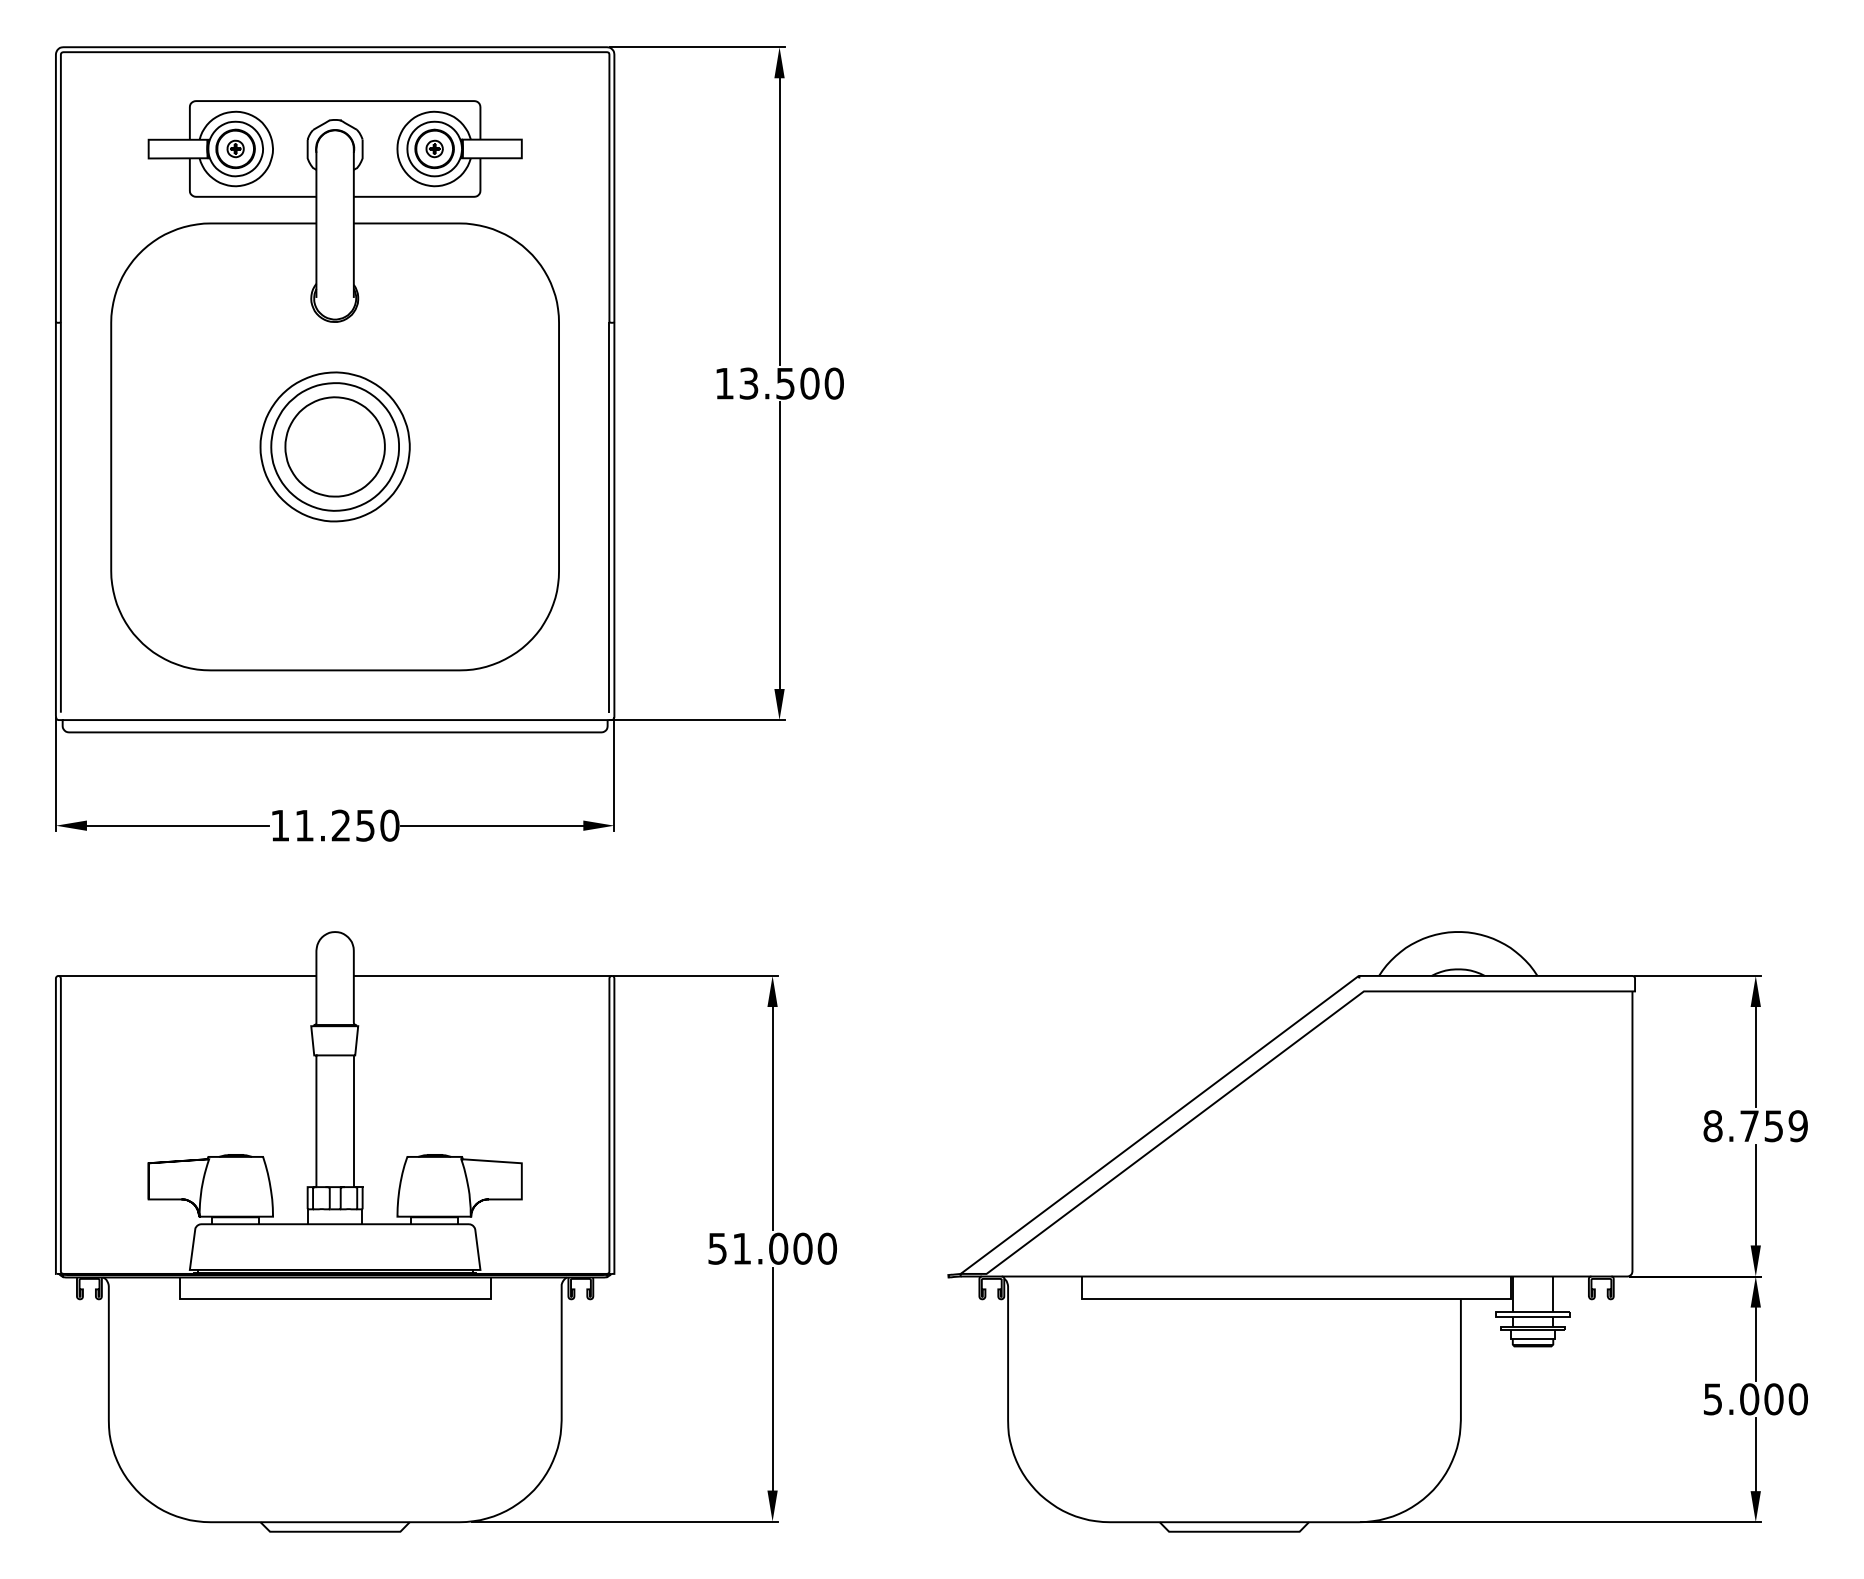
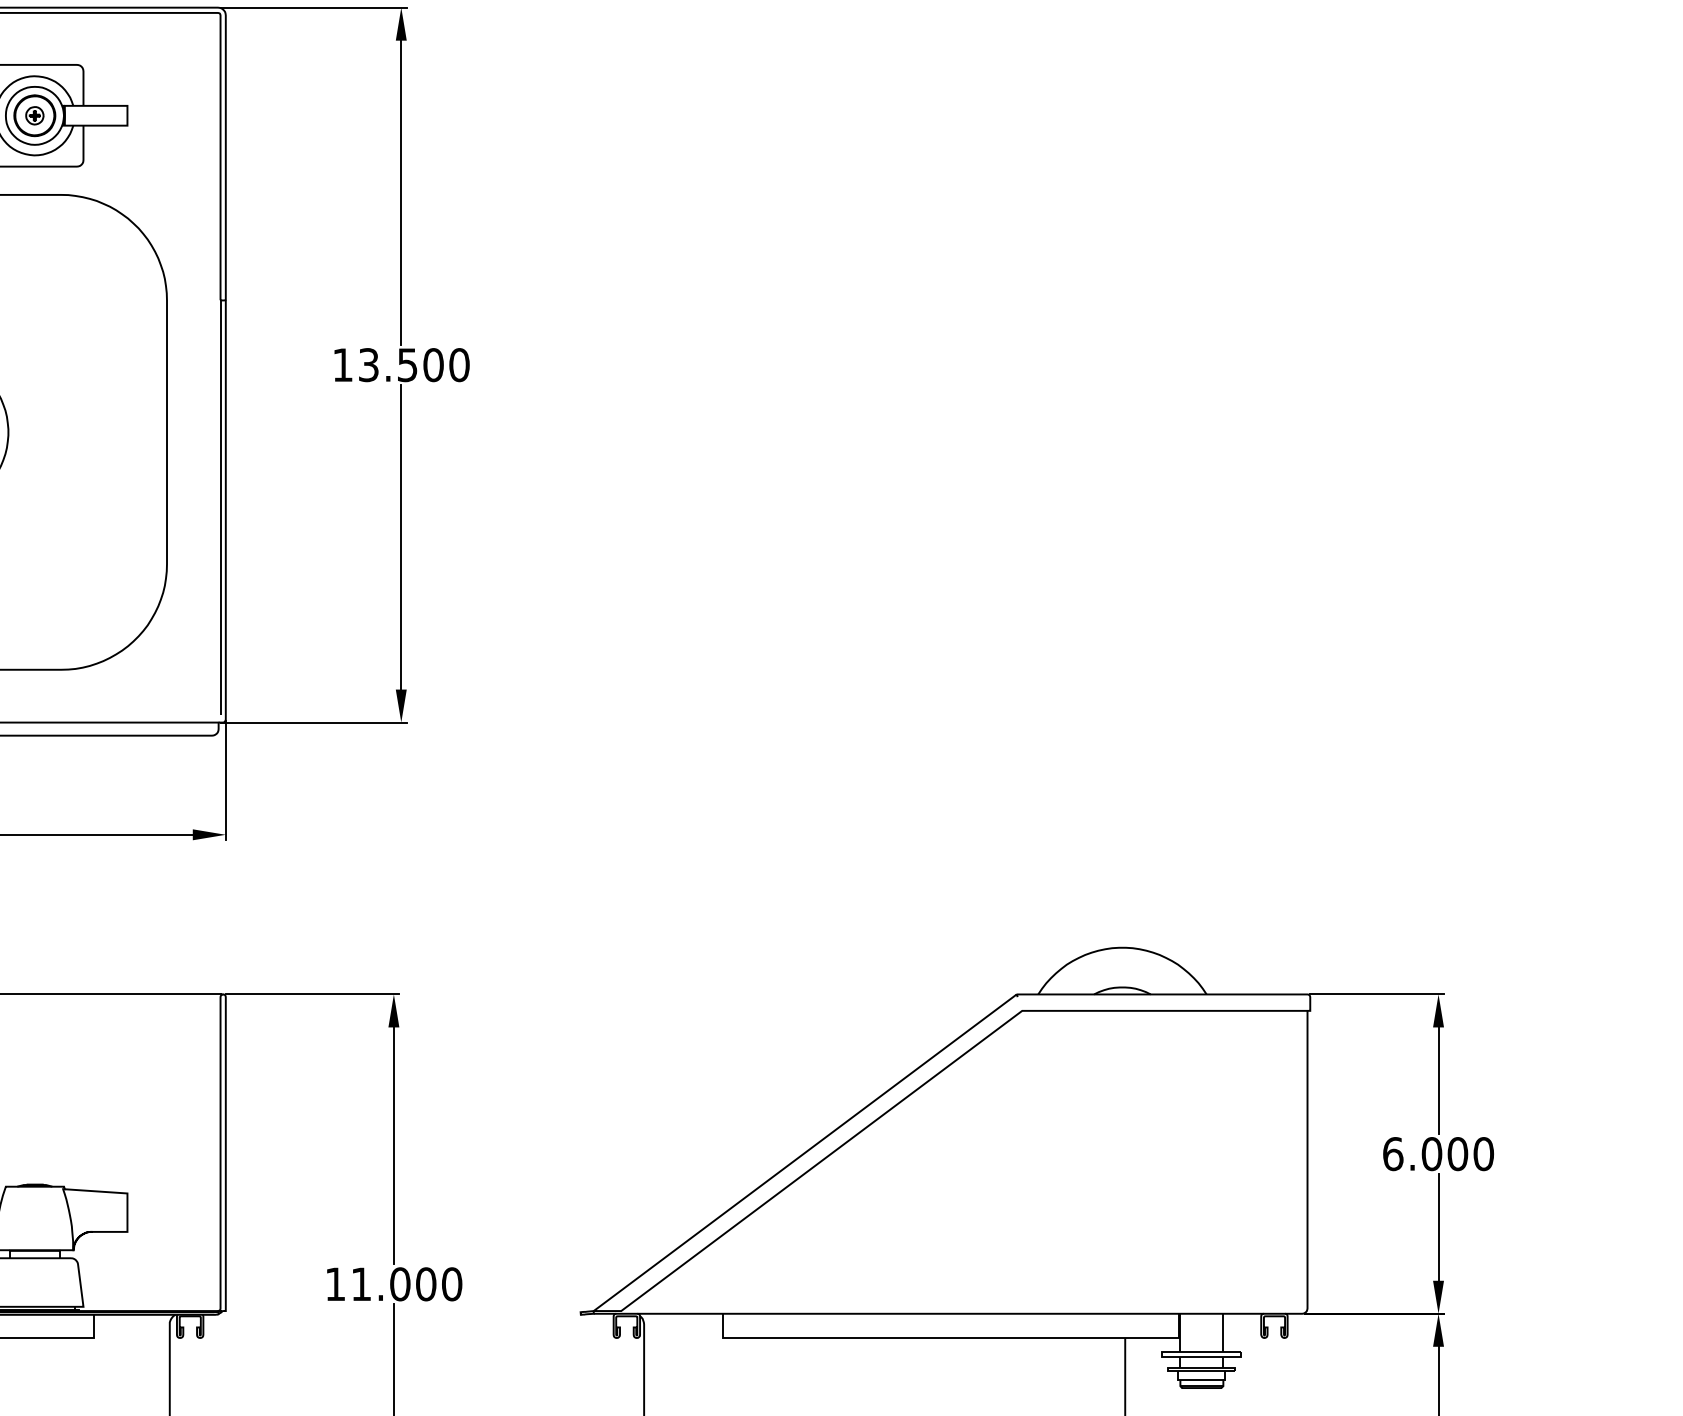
text: (1755, 1126) -> (1438, 1154), 8.759 -> 6.000
text: (717, 1248) -> (335, 1284), 51.000 -> 11.000

